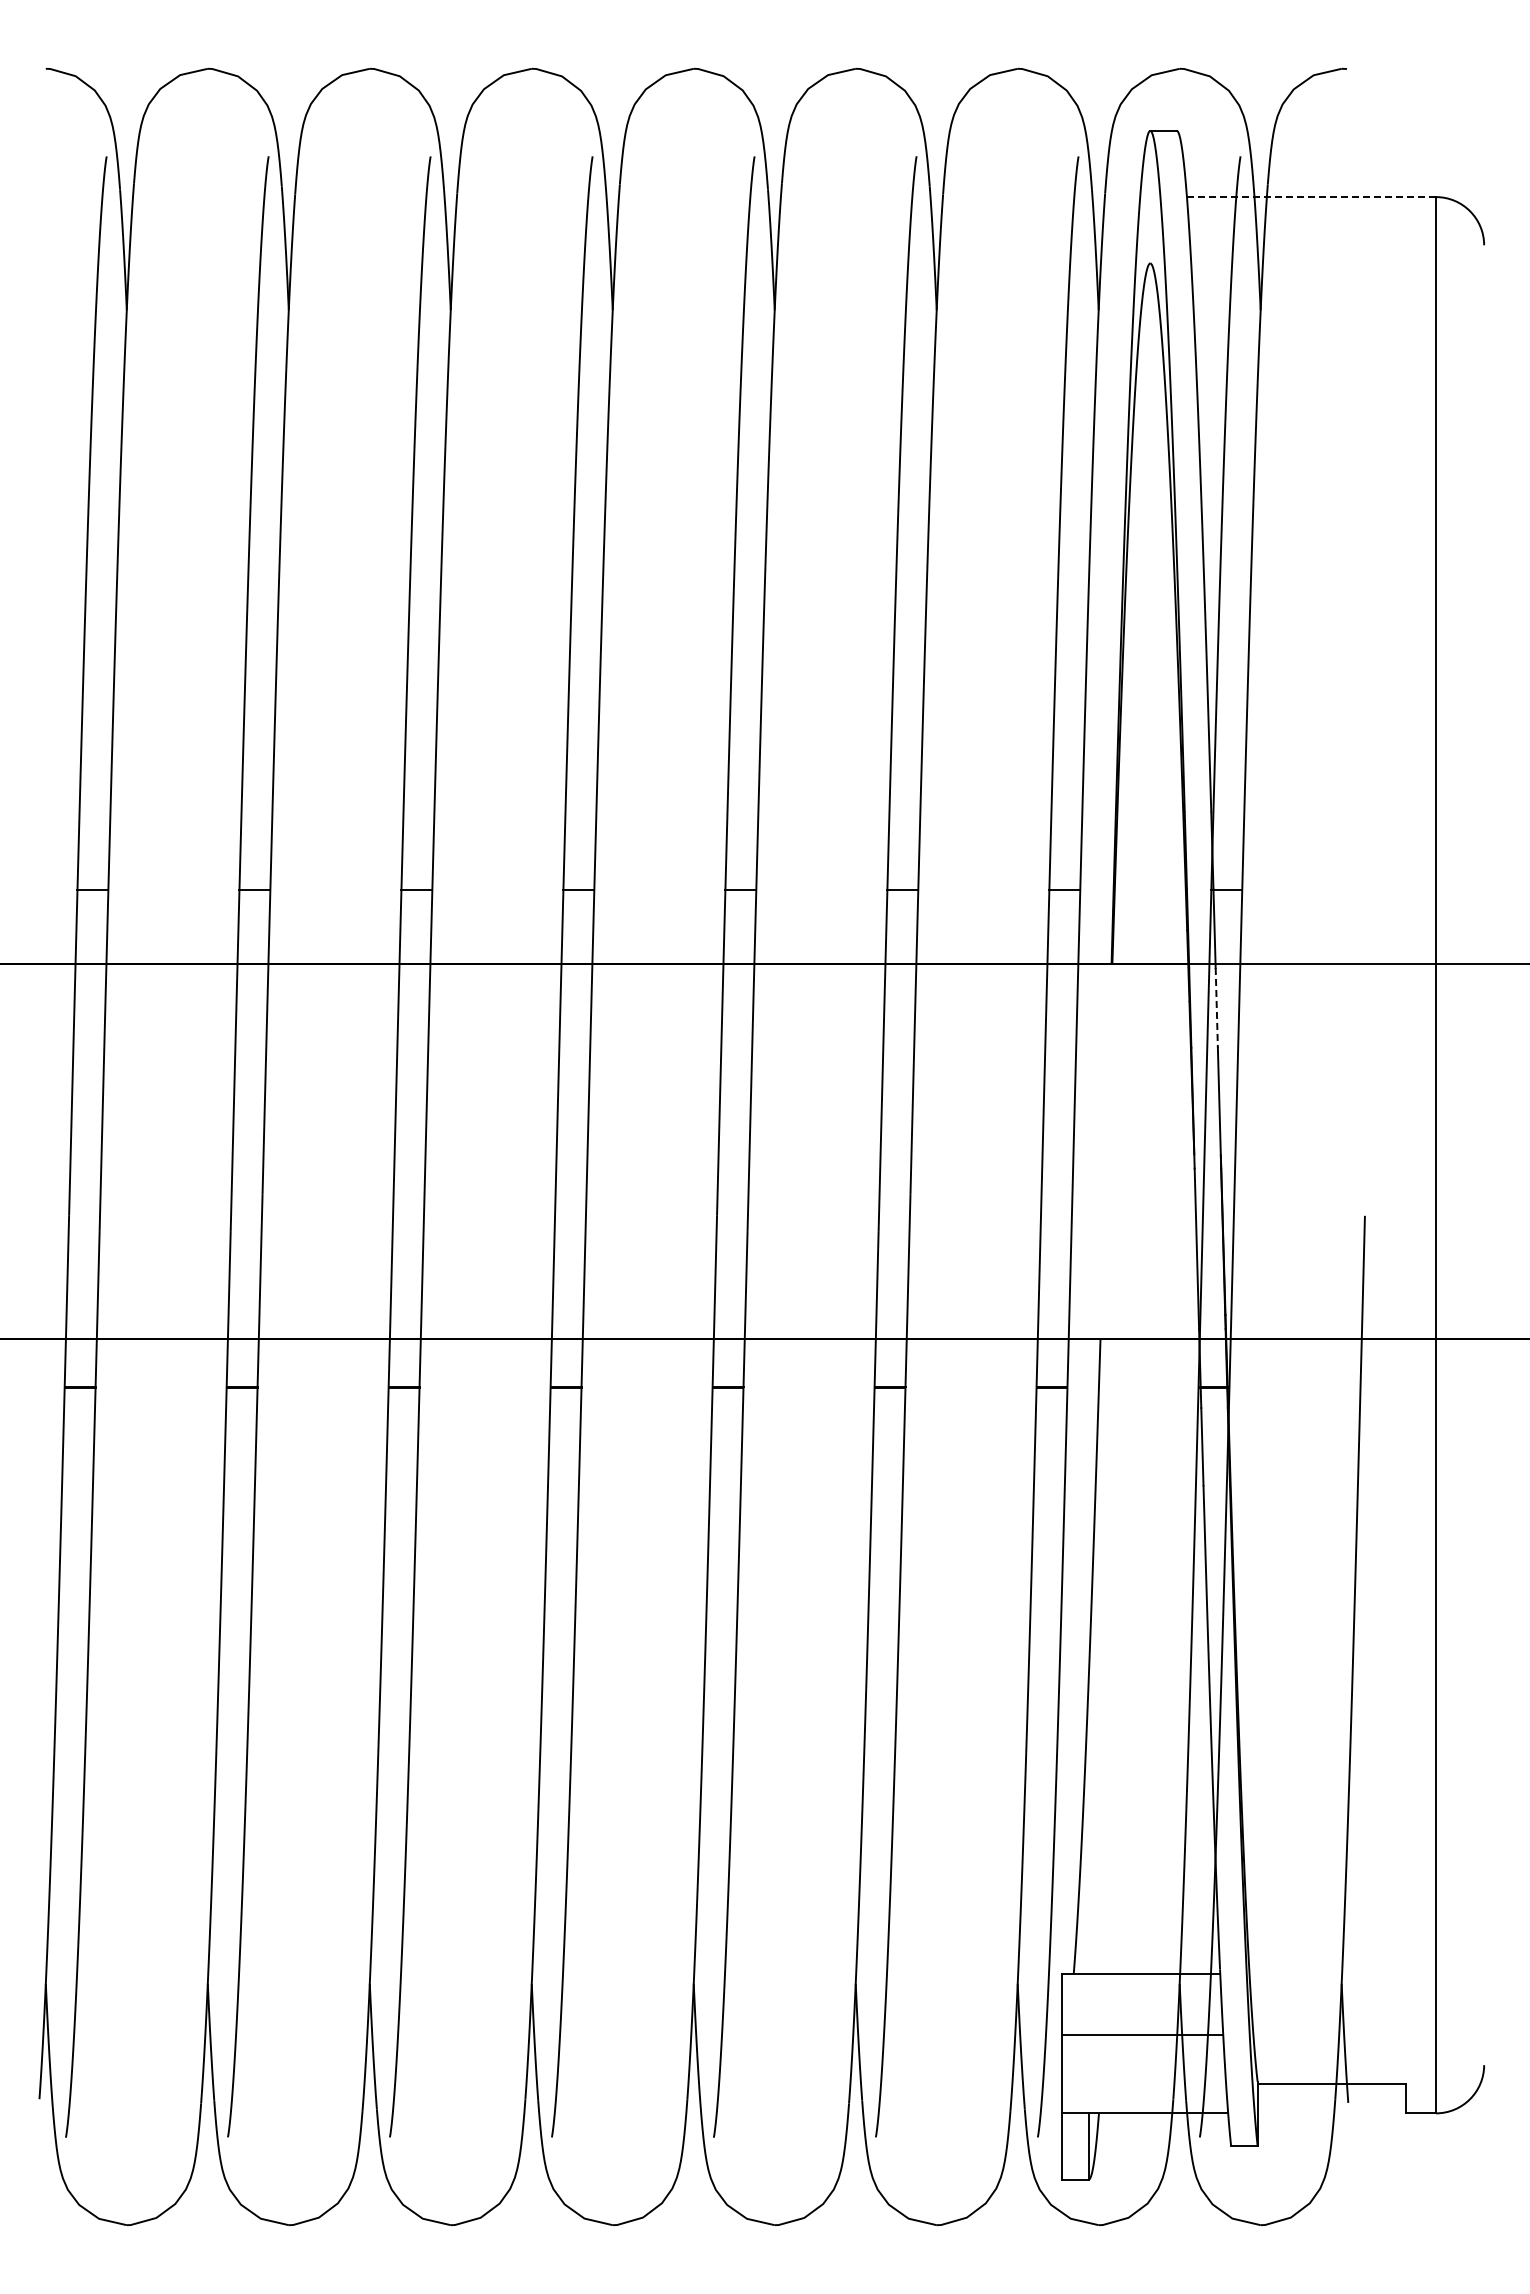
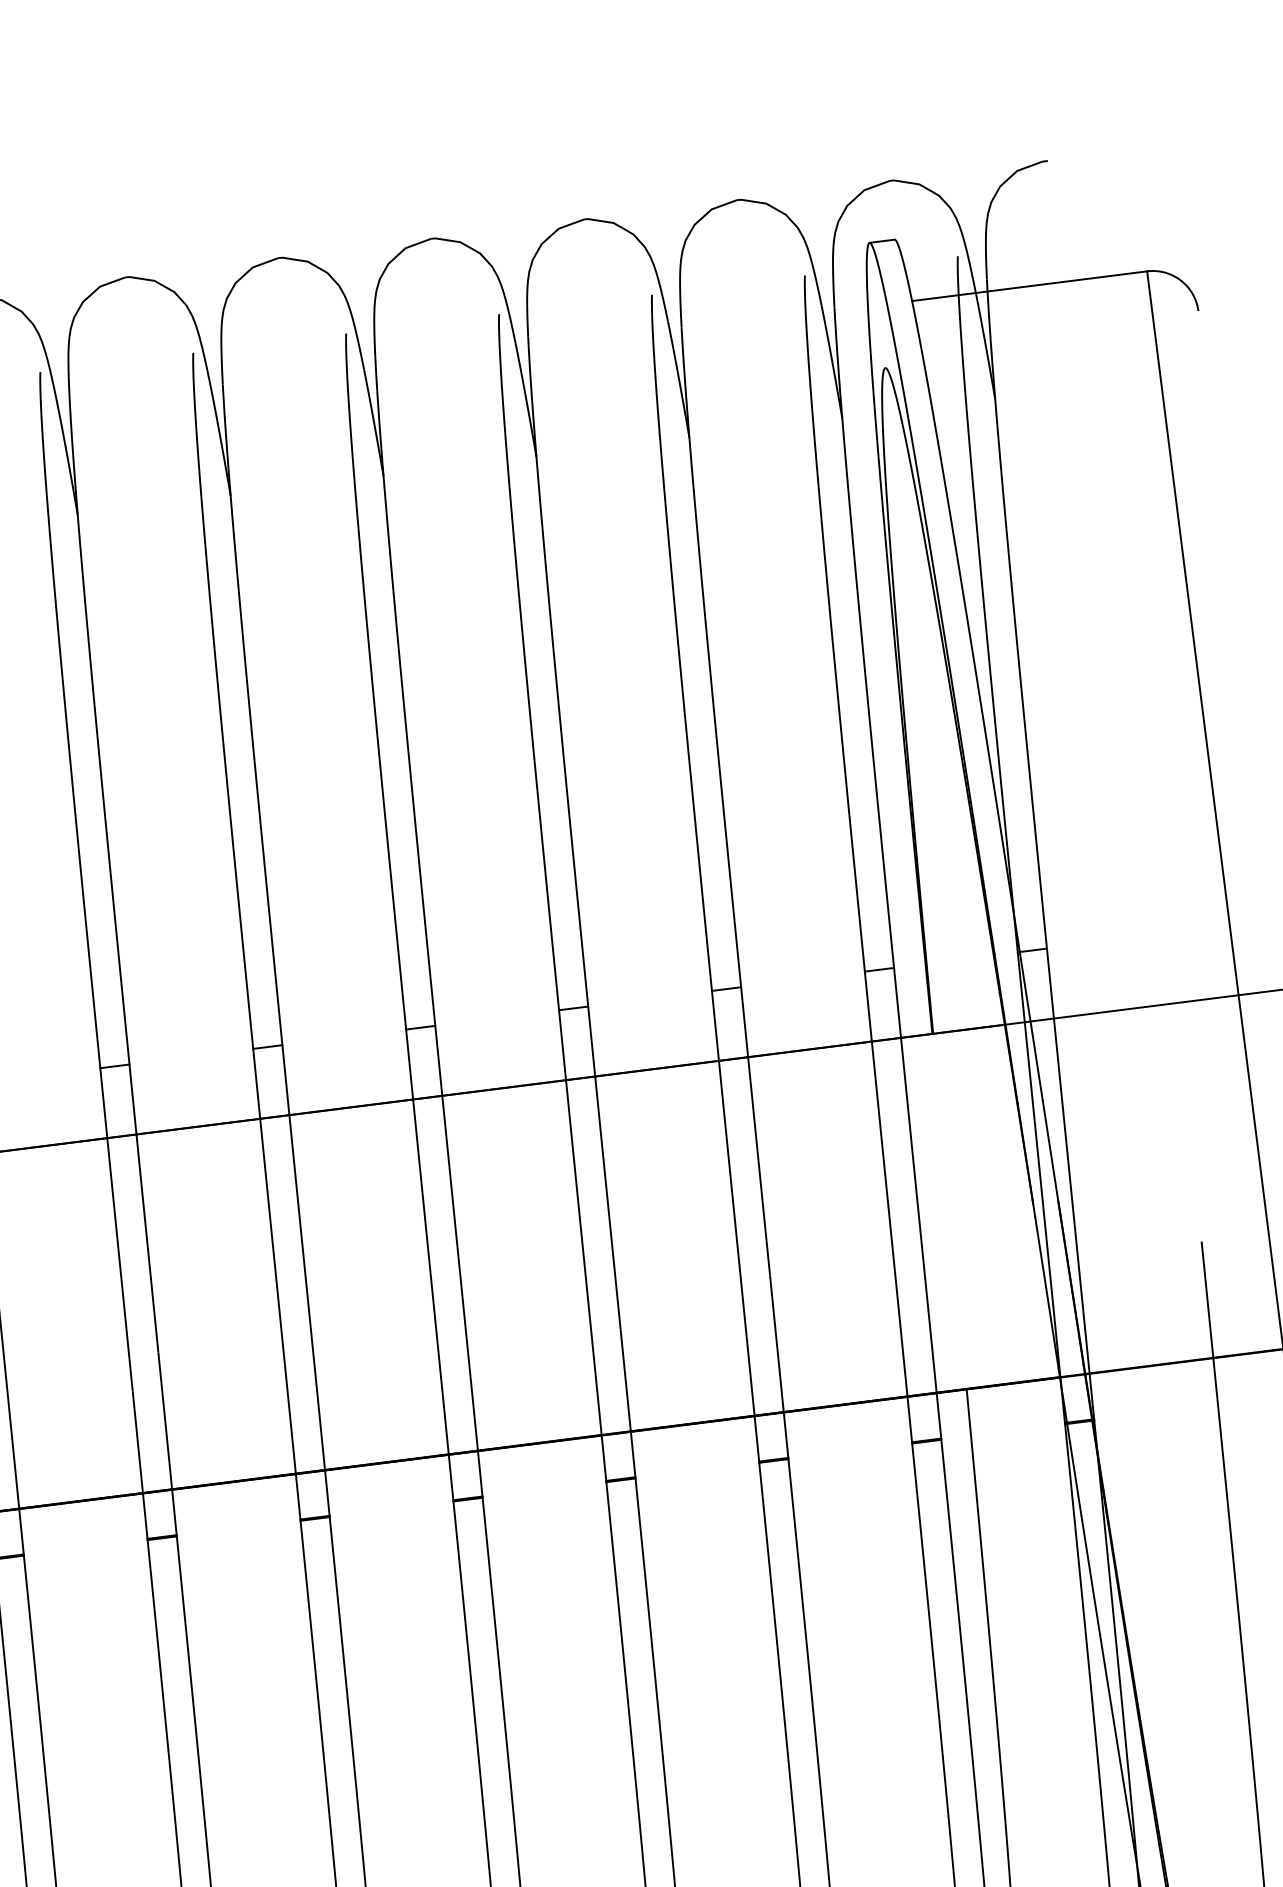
line: (1311, 197) -> (1029, 286), dashed -> solid
line: (1216, 1007) -> (1036, 1062), dashed -> solid

